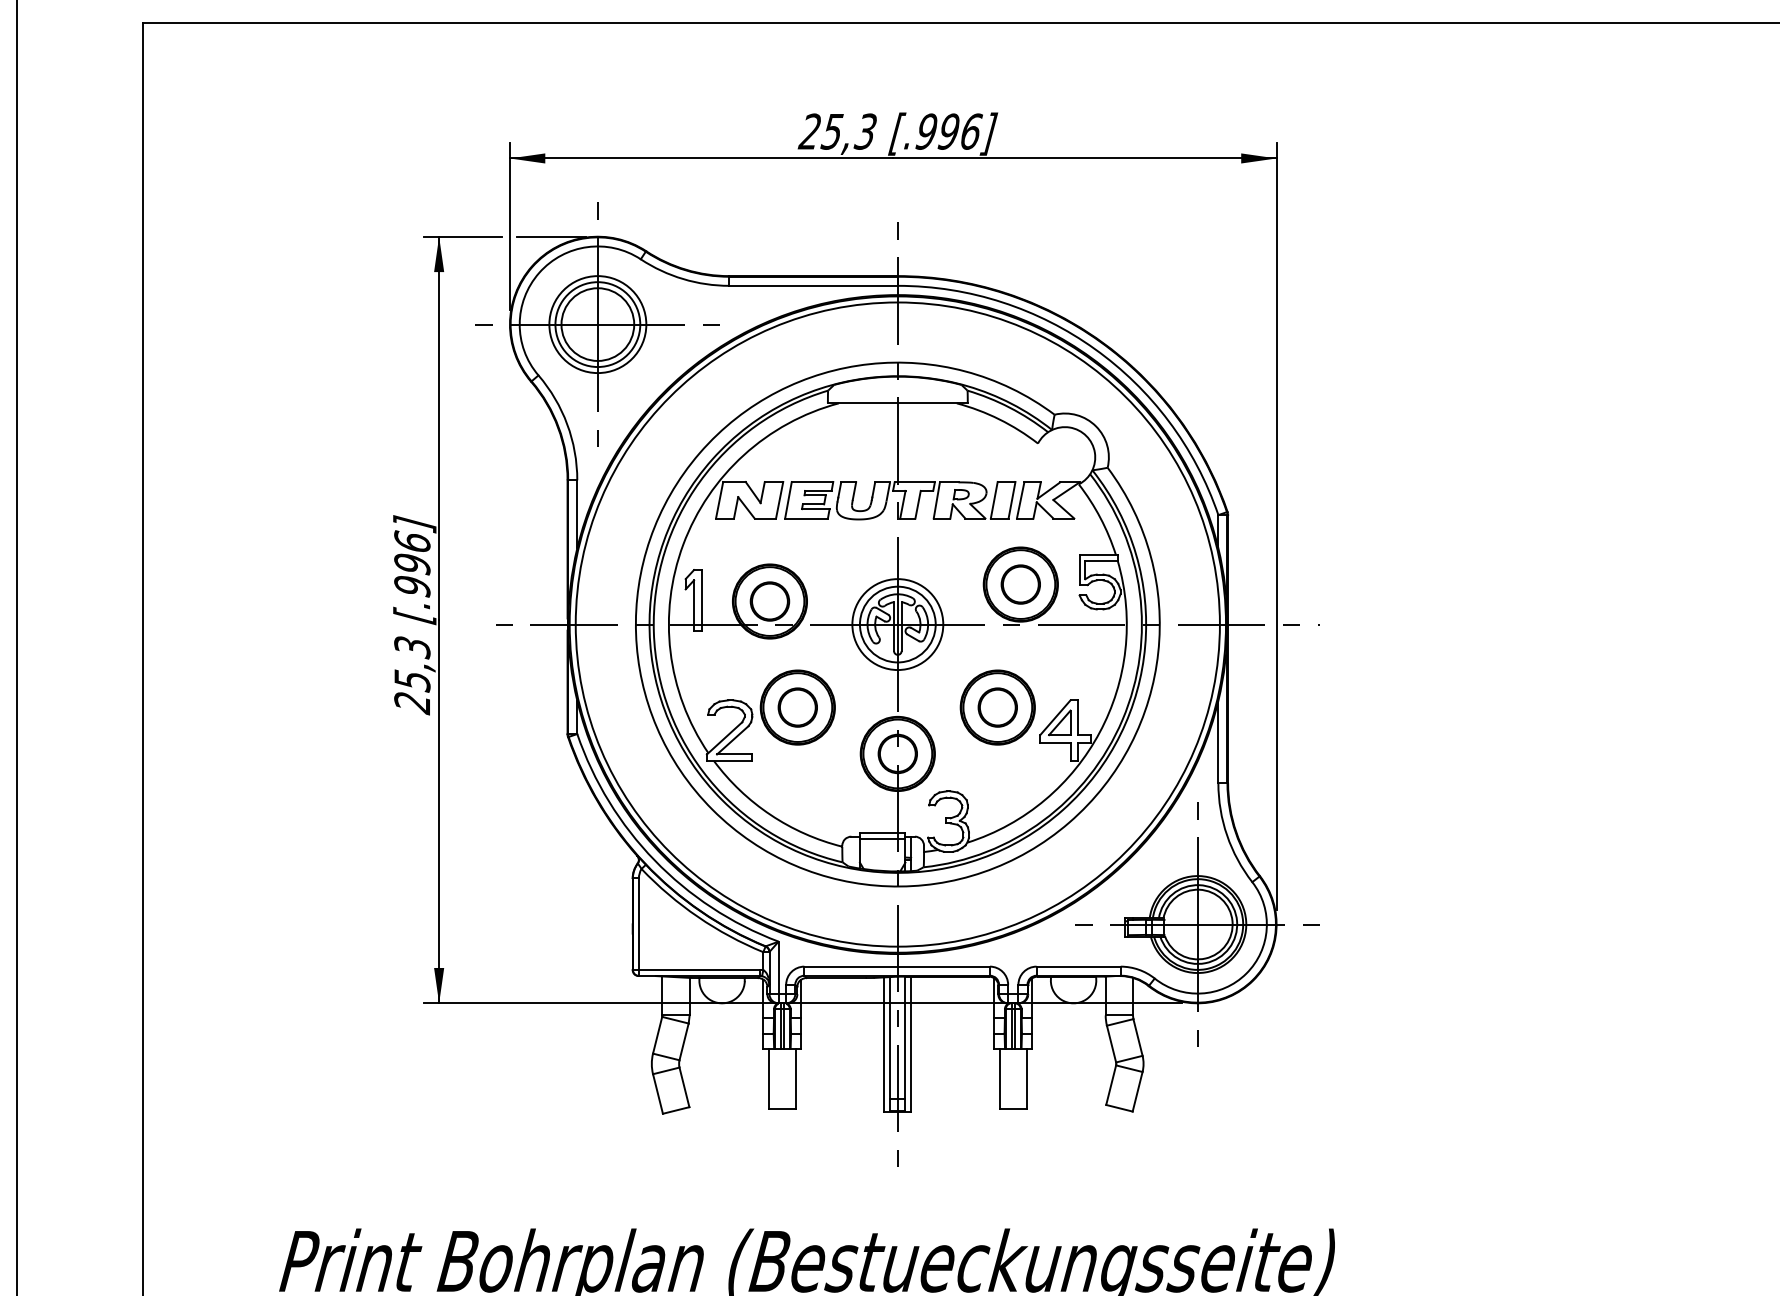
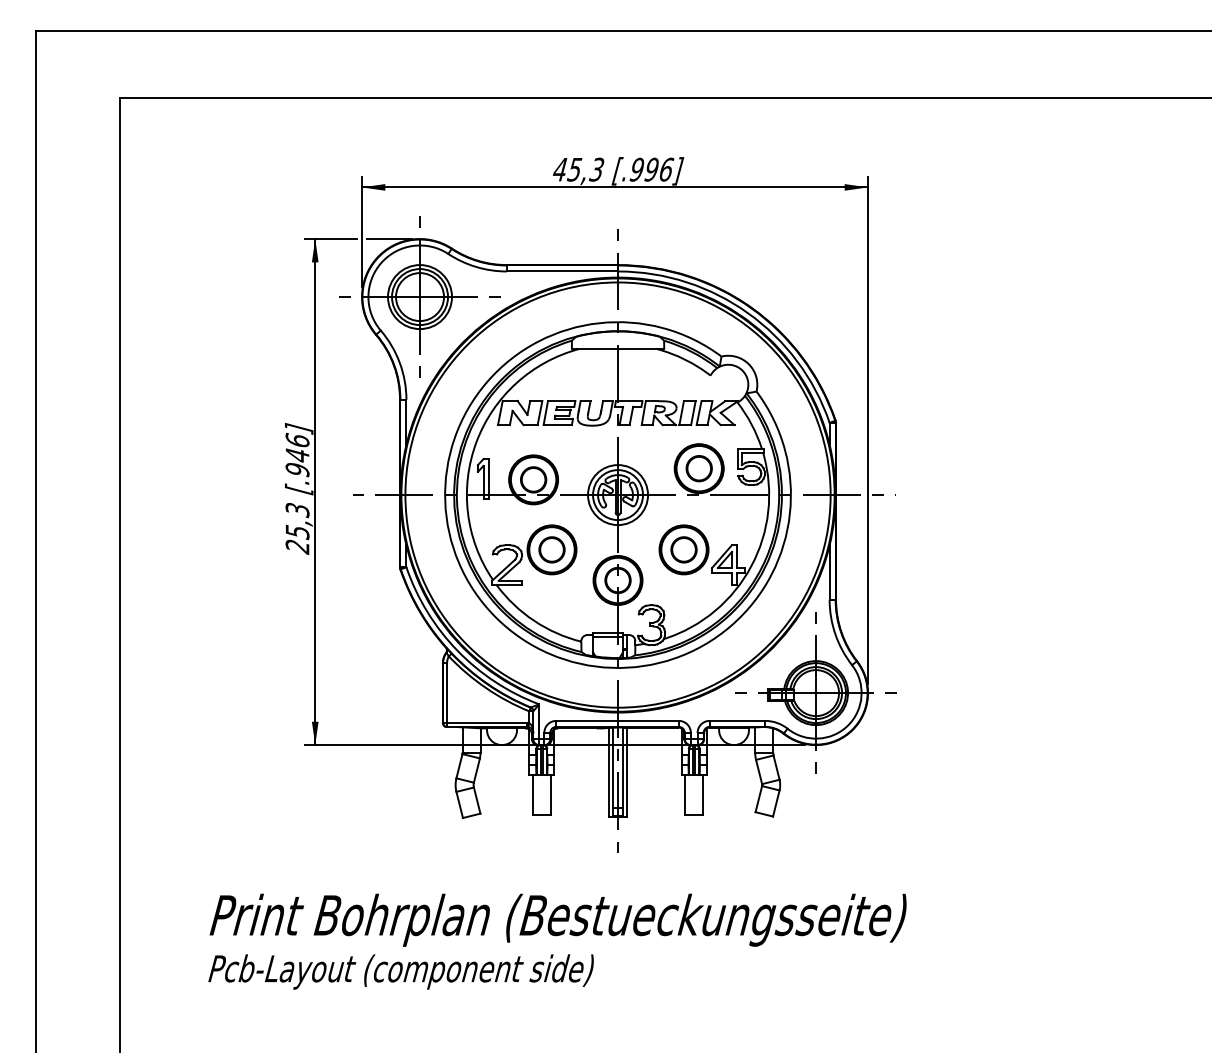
text: (809, 131) -> (559, 169), 25,3 -> 45,3
text: (412, 564) -> (297, 455), [.996] -> [.946]

